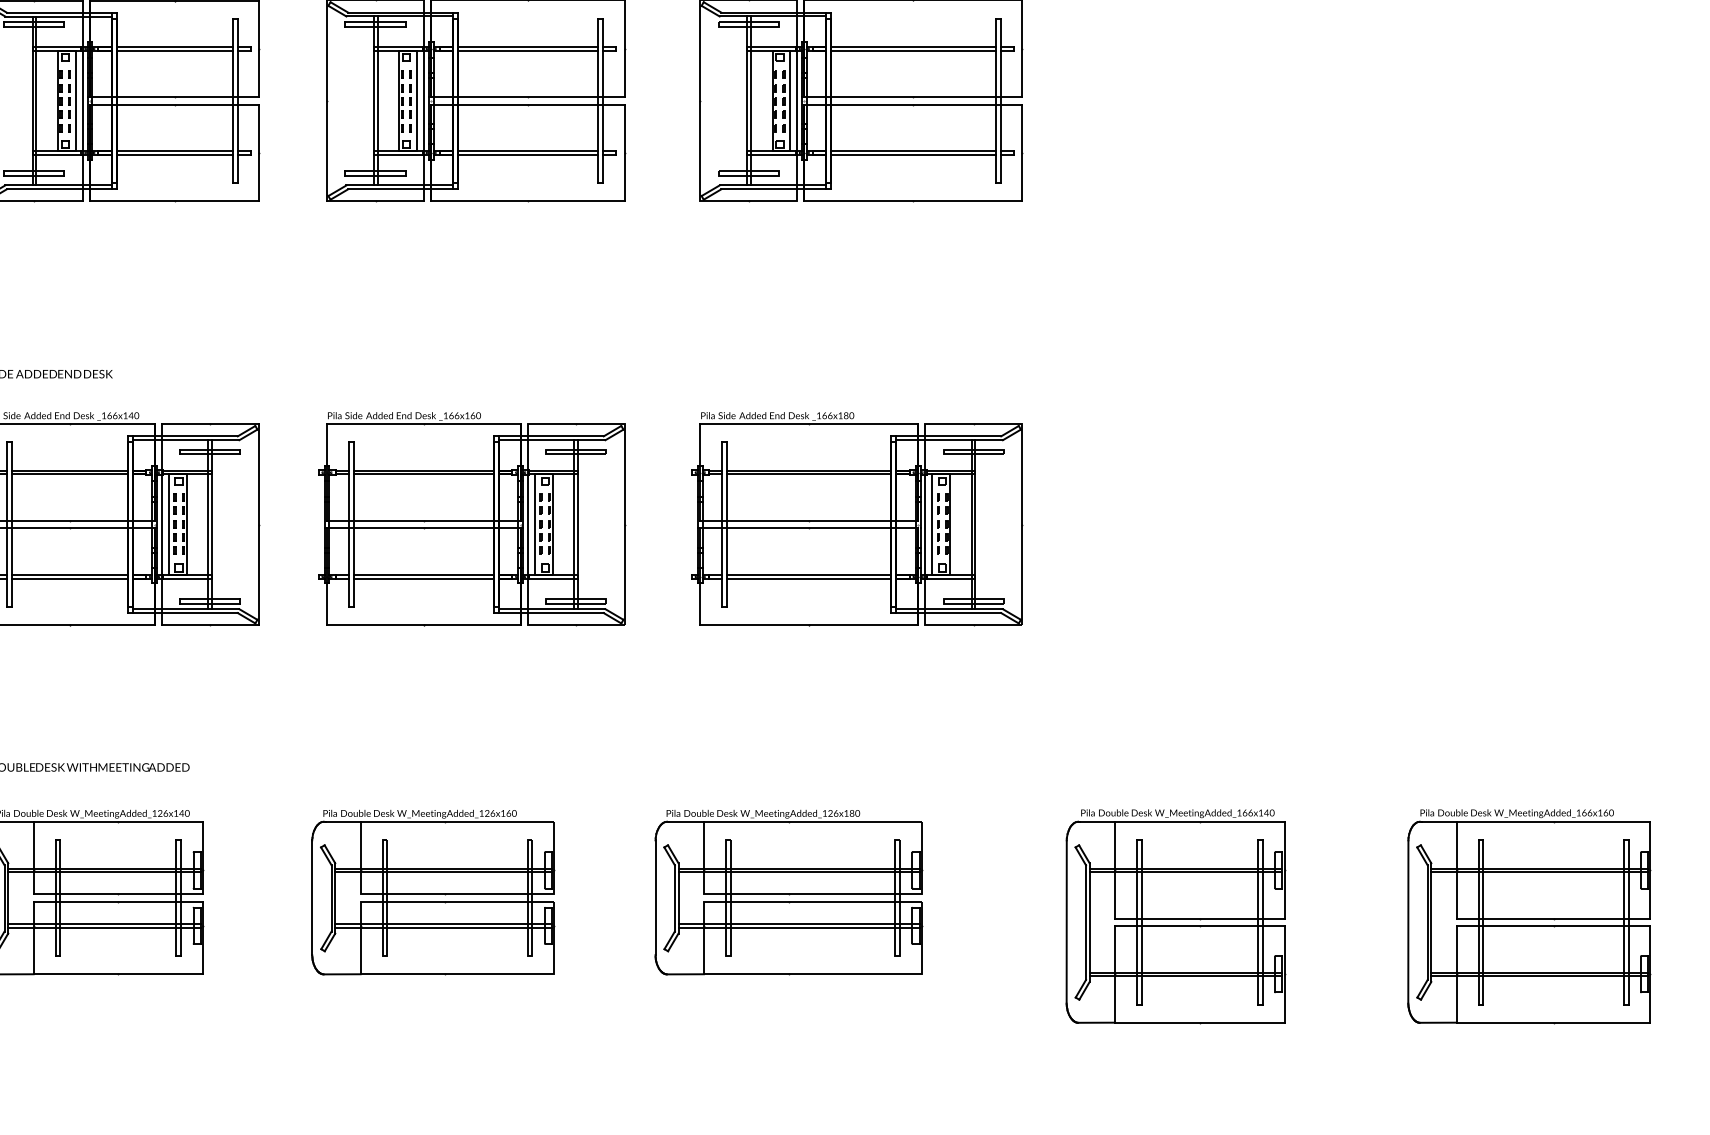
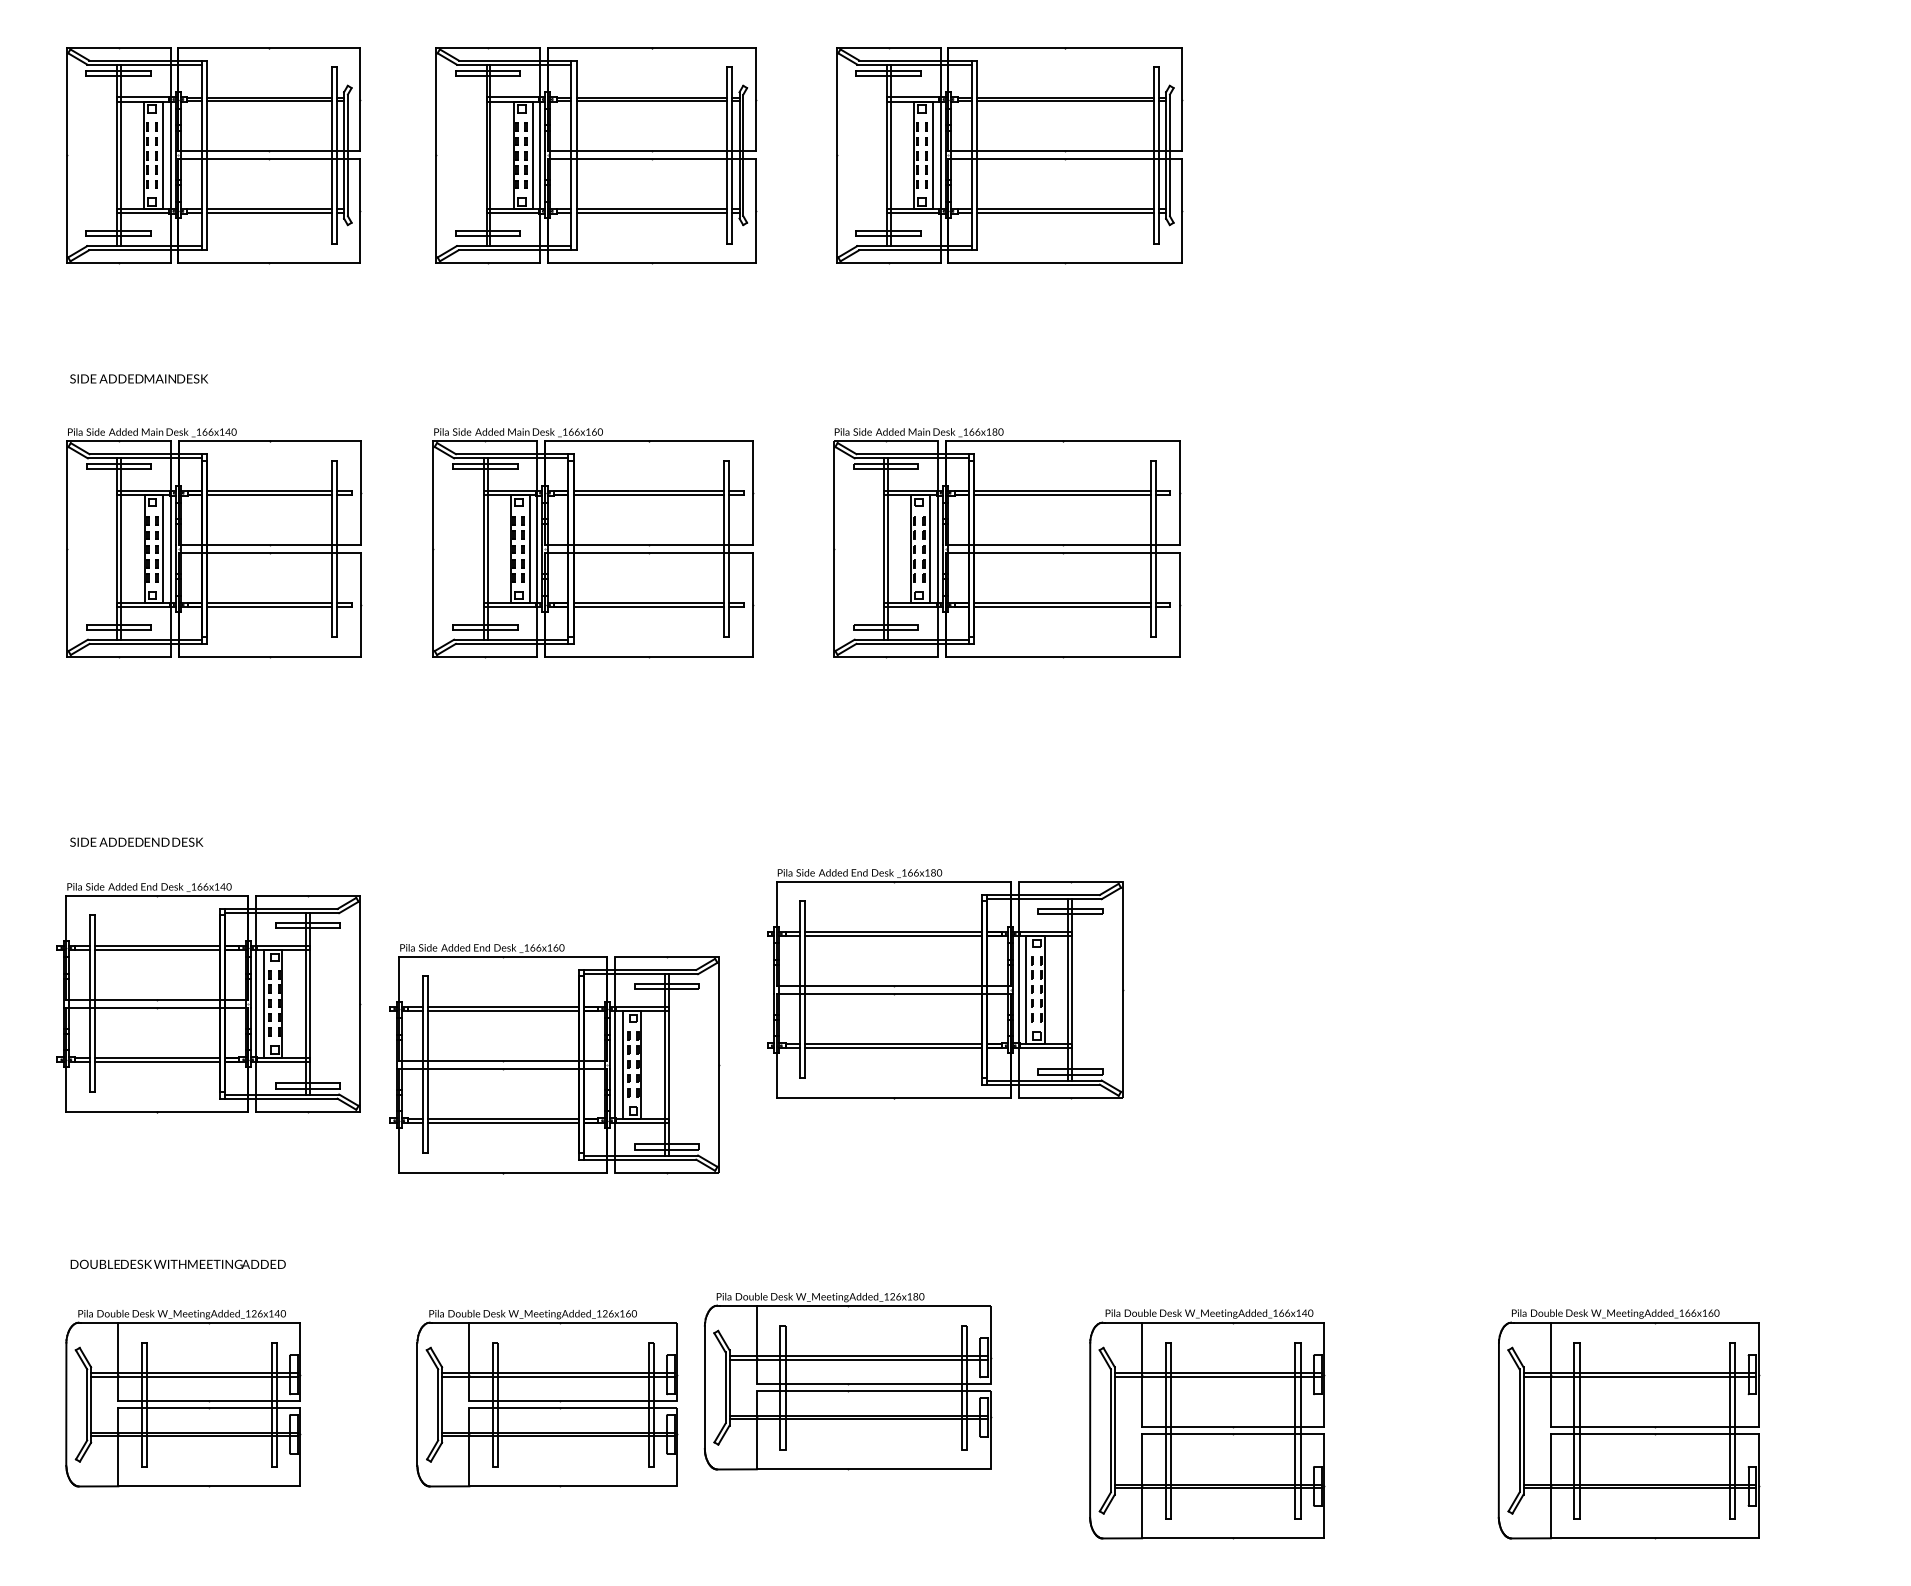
part: (471, 519) -> (554, 1059), moved
part: (857, 519) -> (945, 984), moved
part: (788, 892) -> (847, 1381), moved
part: (1176, 916) -> (1207, 1424), moved
part: (1529, 916) -> (1628, 1424), moved

